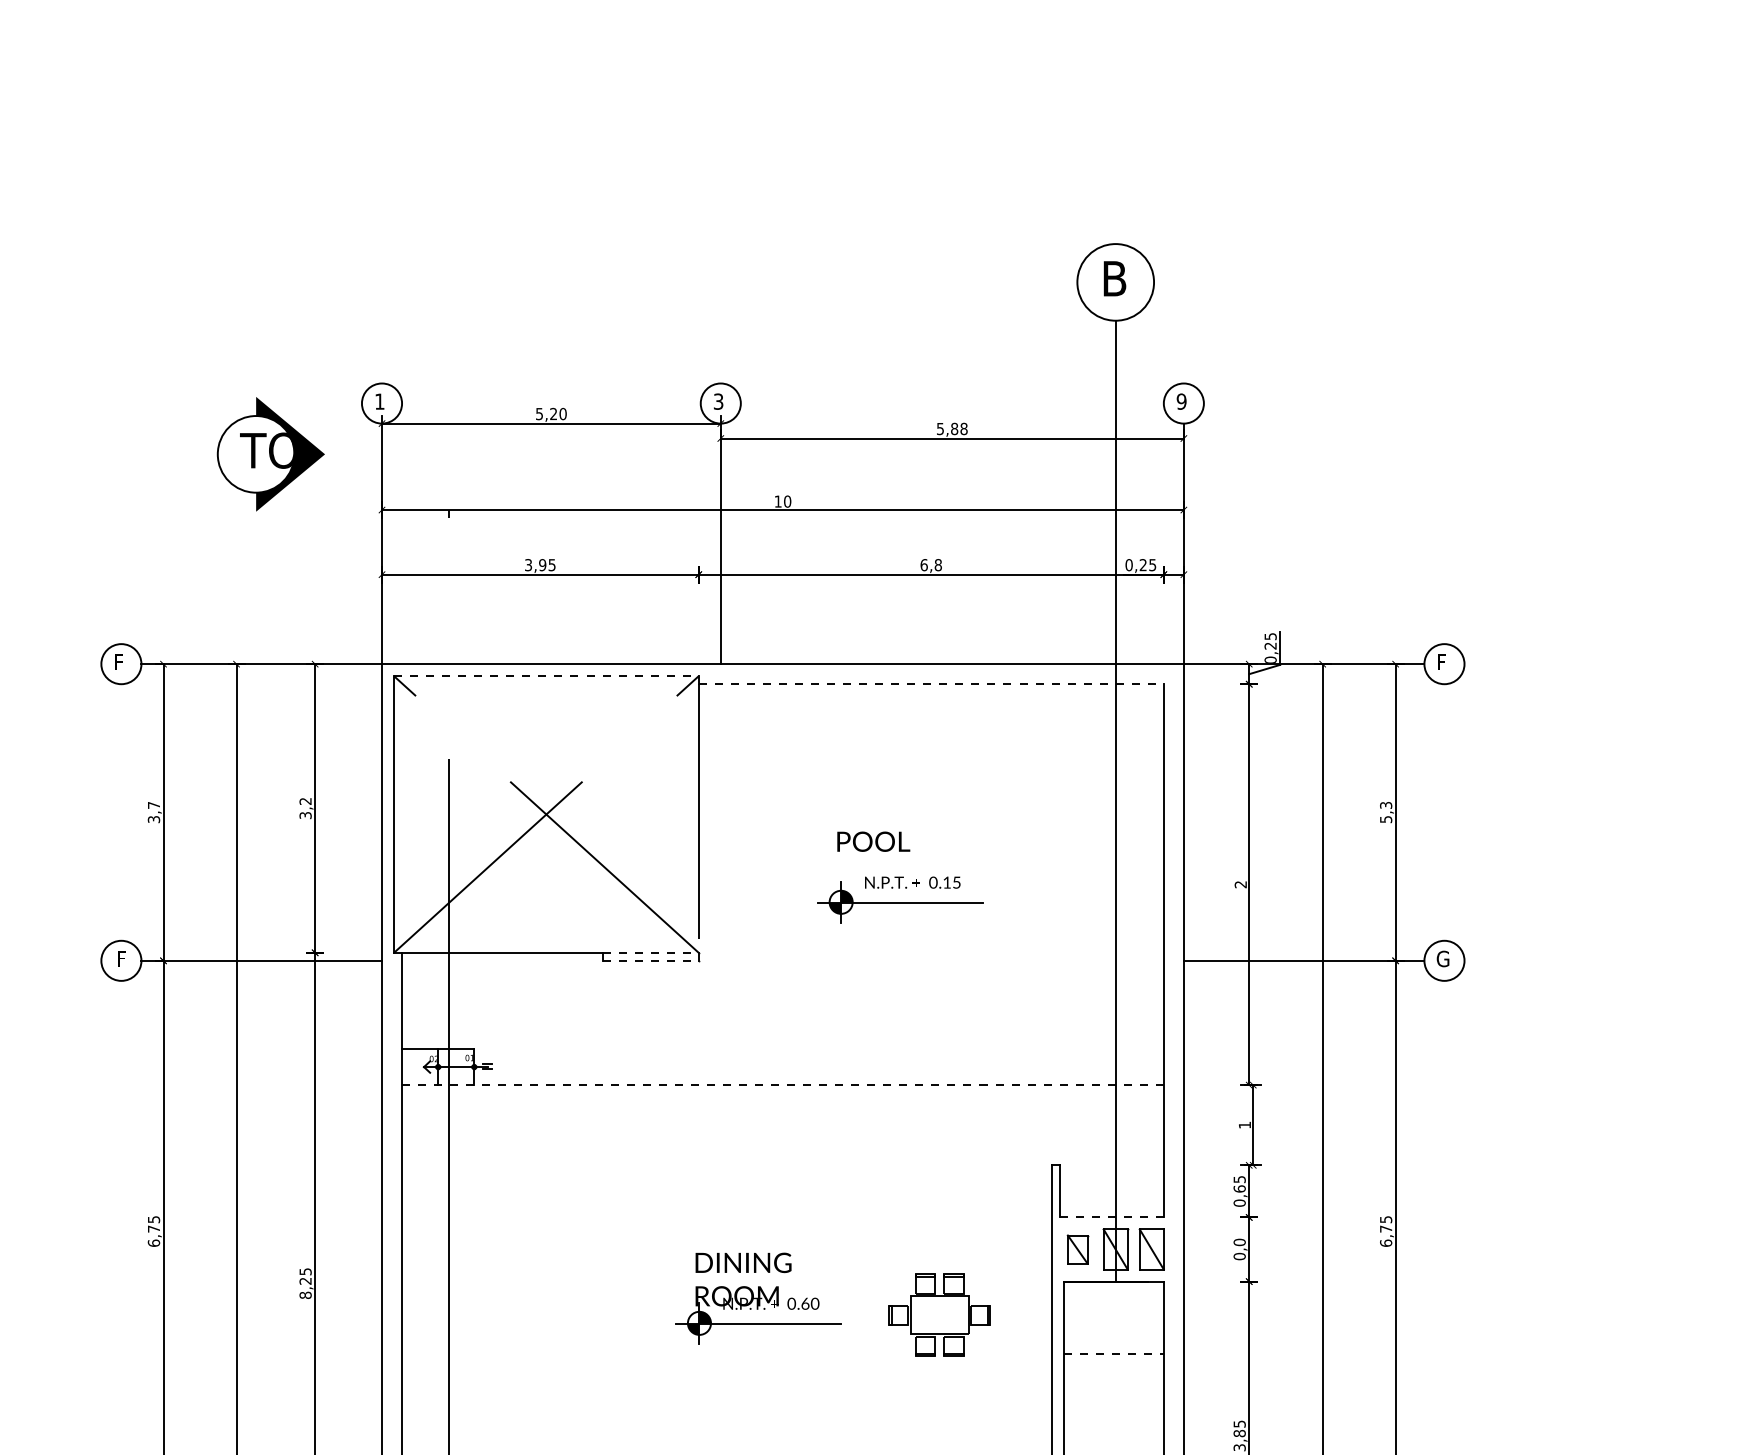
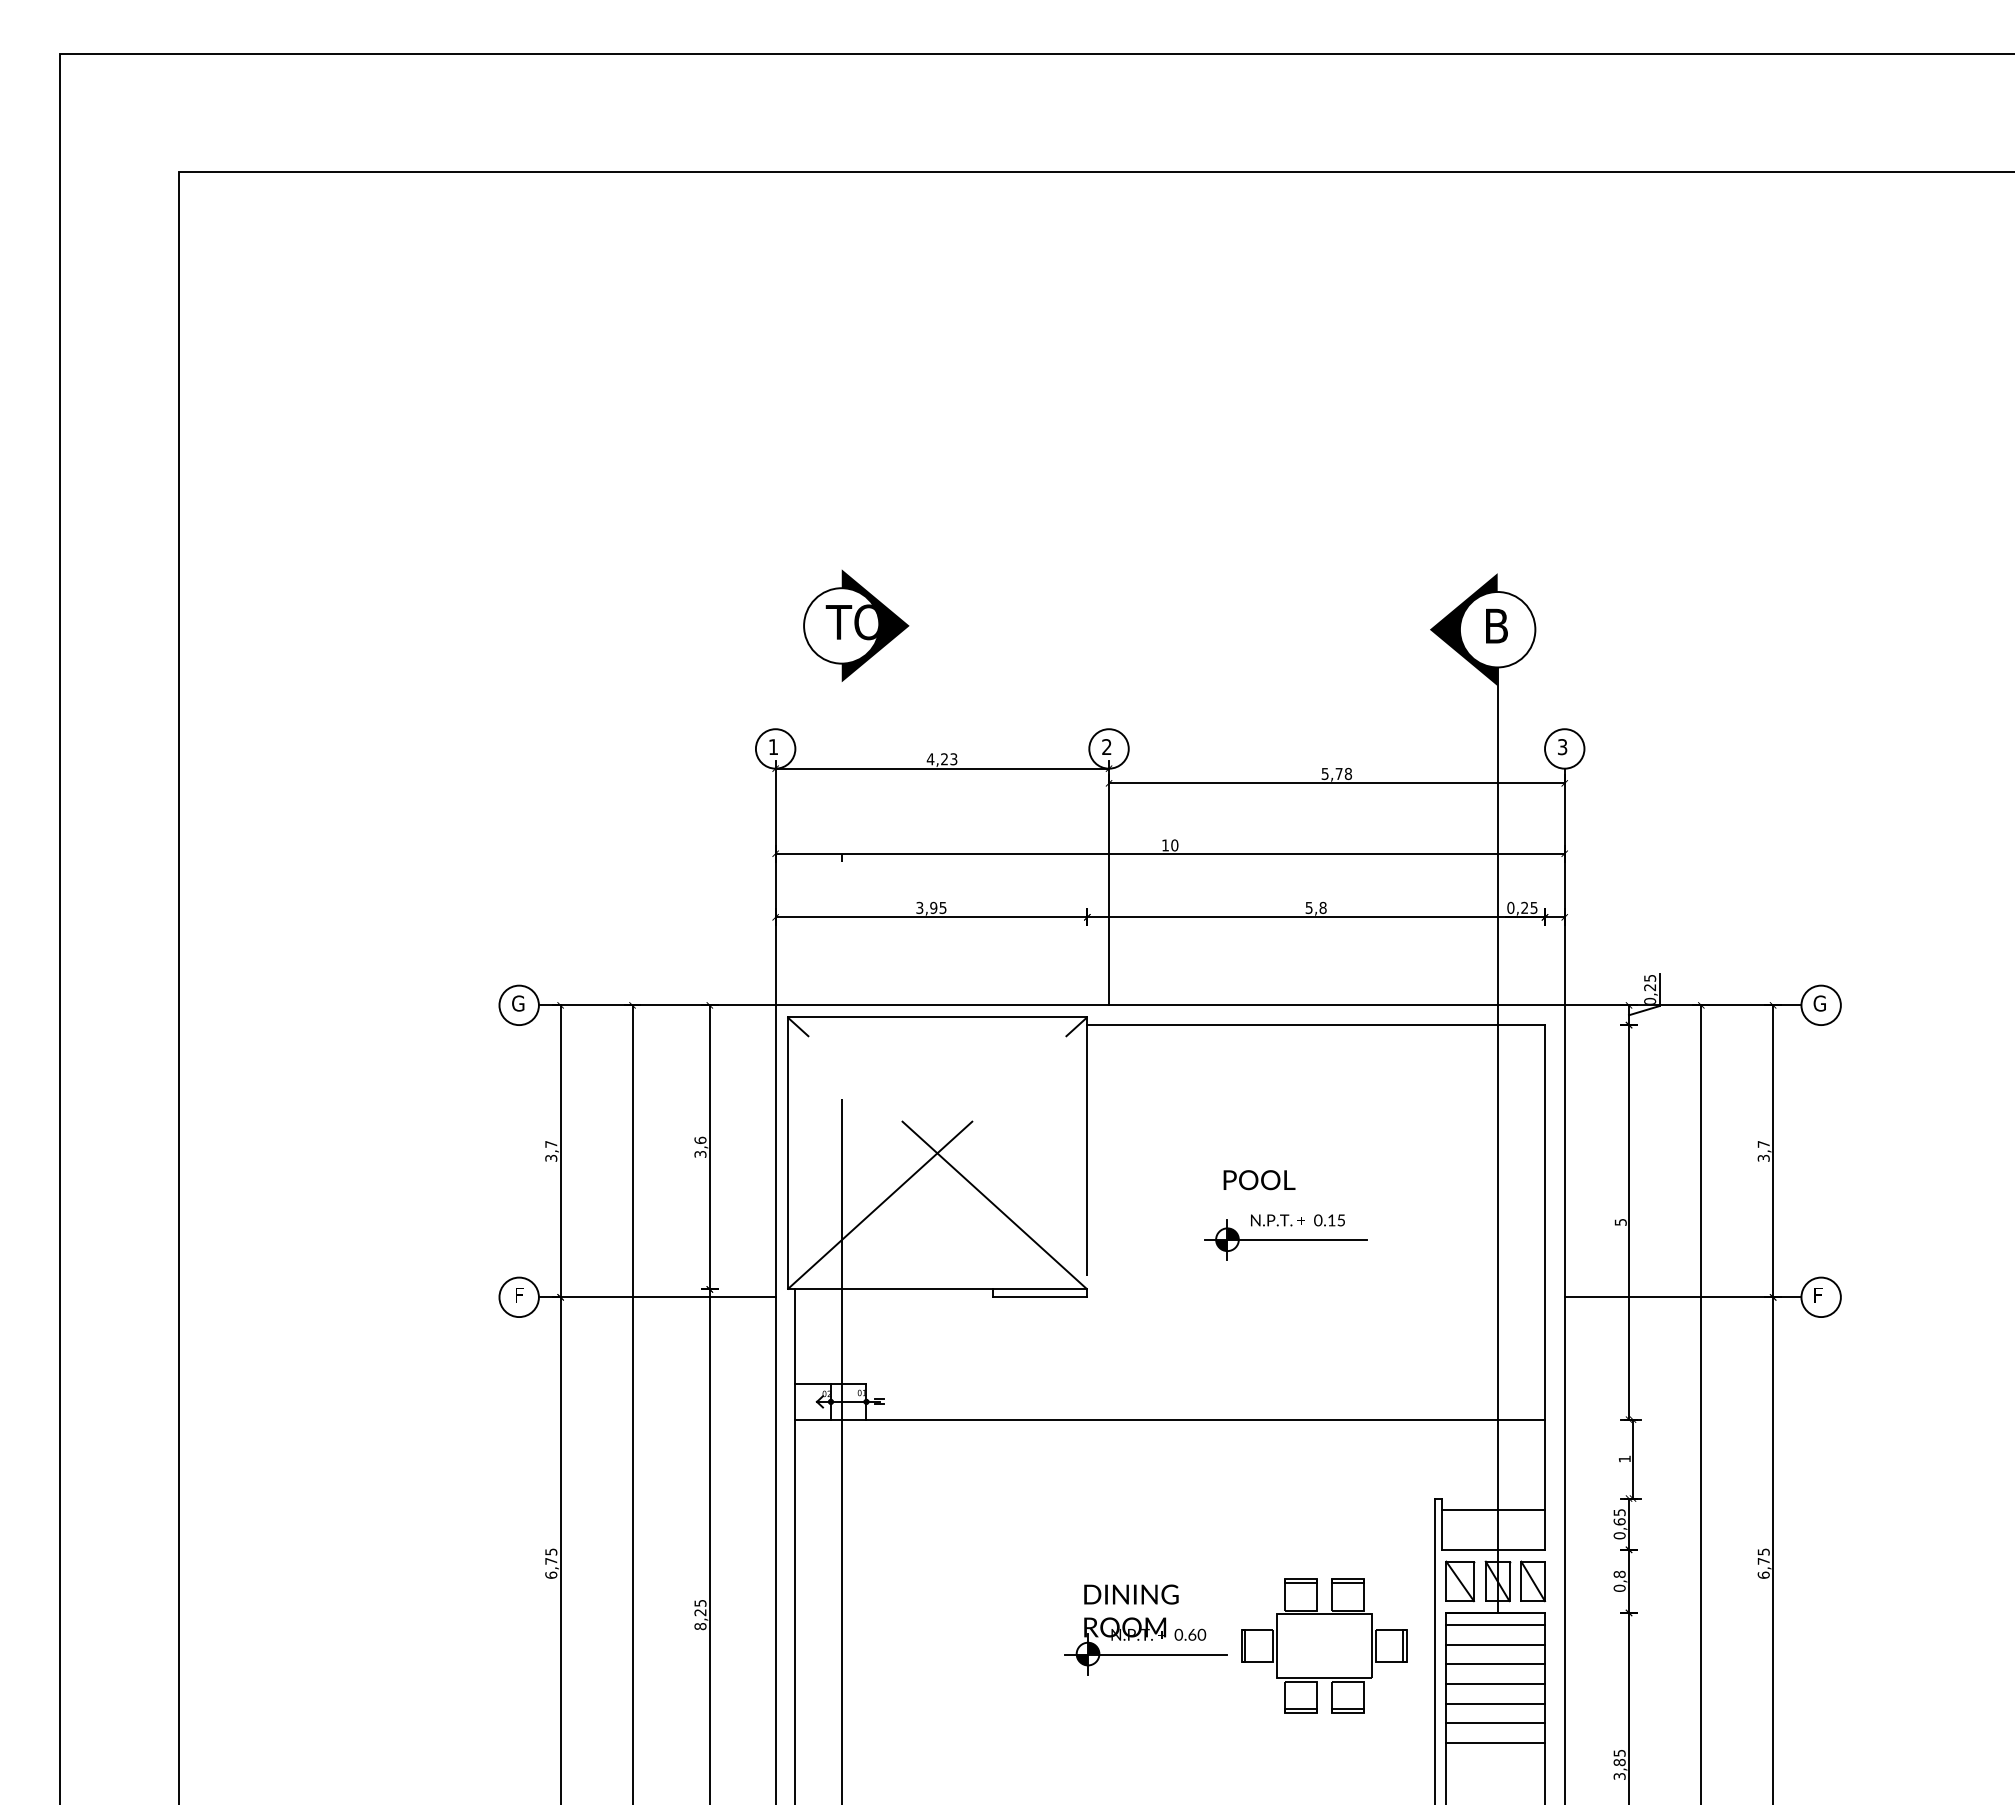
fill: (1081, 282) -> (1463, 629), added
text: (1181, 401) -> (1562, 746), 9 -> 3
text: (718, 402) -> (1106, 747), 3 -> 2
text: (550, 414) -> (941, 759), 5,20 -> 4,23
text: (953, 428) -> (1338, 773), 5,88 -> 5,78
part: (271, 453) -> (856, 625), moved
text: (923, 564) -> (1308, 907), 6,8 -> 5,8
text: (120, 662) -> (518, 1003), F -> G
text: (1442, 662) -> (1819, 1003), F -> G
line: (546, 676) -> (937, 1017), dashed -> solid
line: (931, 684) -> (1316, 1025), dashed -> solid
text: (305, 800) -> (700, 1139), 3,2 -> 3,6
text: (1385, 812) -> (1763, 1151), 5,3 -> 3,7
text: (1240, 884) -> (1620, 1222), 2 -> 5
line: (651, 952) -> (1040, 1289), dashed -> solid
text: (1442, 958) -> (1819, 1295), G -> F
line: (651, 961) -> (1040, 1297), dashed -> solid
line: (783, 1084) -> (1170, 1419), dashed -> solid
line: (1111, 1177) -> (1493, 1510), added
line: (1112, 1217) -> (1494, 1549), dashed -> solid
text: (1239, 1242) -> (1619, 1574), 0,0 -> 0,8
part: (1077, 1249) -> (1460, 1581), size x1.43
line: (1113, 1293) -> (1495, 1624), added
line: (1113, 1313) -> (1495, 1644), added
part: (939, 1314) -> (1324, 1645), size x1.67
line: (1113, 1333) -> (1495, 1664), added
line: (1114, 1353) -> (1496, 1683), dashed -> solid
line: (1113, 1373) -> (1495, 1703), added
line: (1113, 1393) -> (1495, 1723), added
line: (1113, 1414) -> (1495, 1743), added

